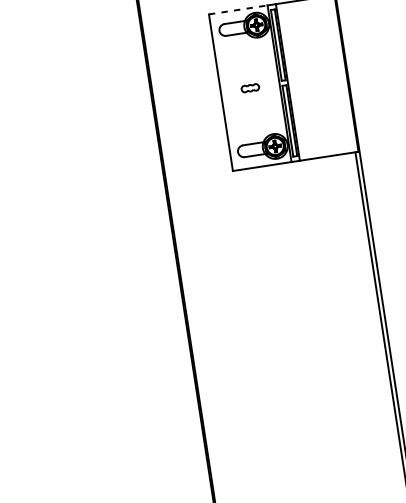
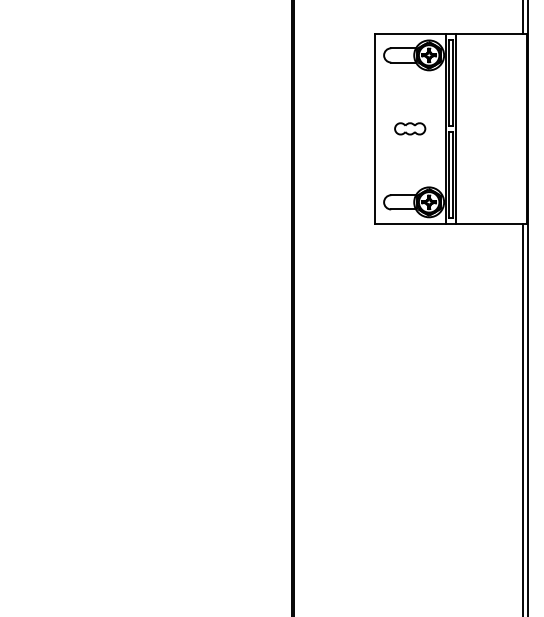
line: (238, 10) -> (410, 34), dashed -> solid
part: (250, 87) -> (410, 128), size x1.43

